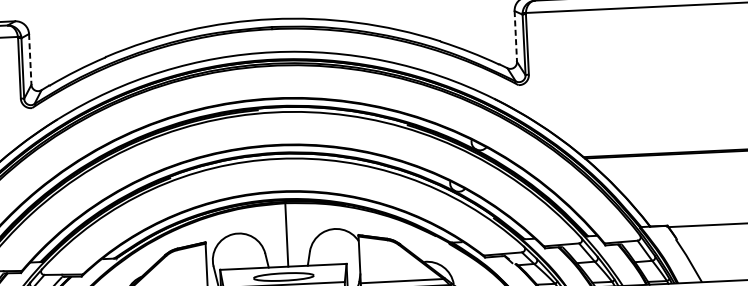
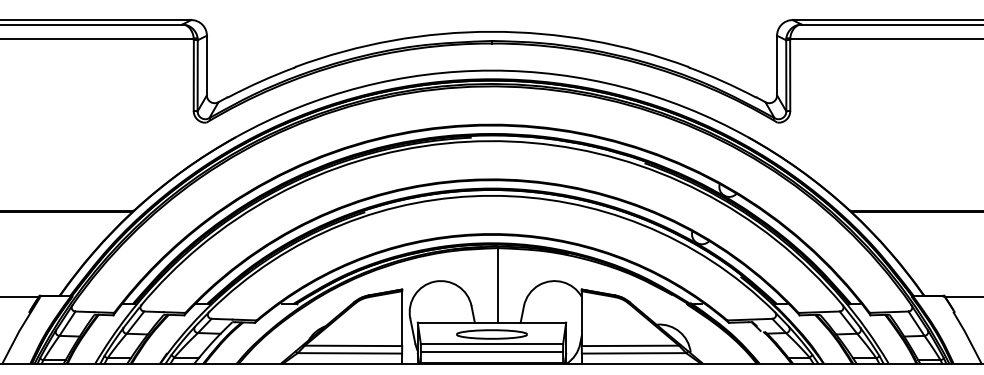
line: (516, 36) -> (777, 65), dashed -> solid
line: (29, 59) -> (206, 65), dashed -> solid

